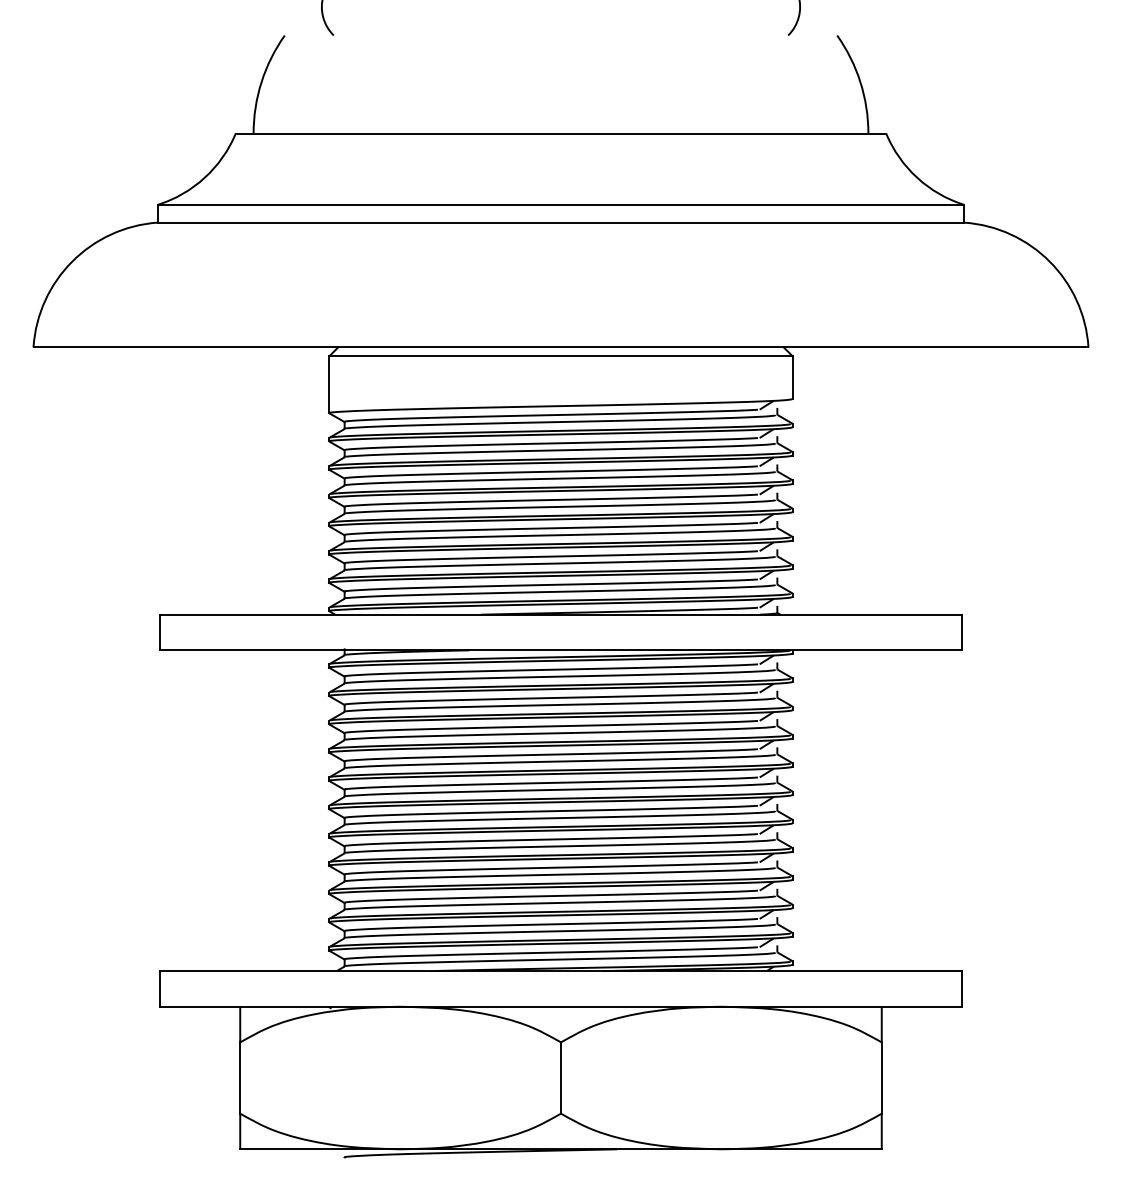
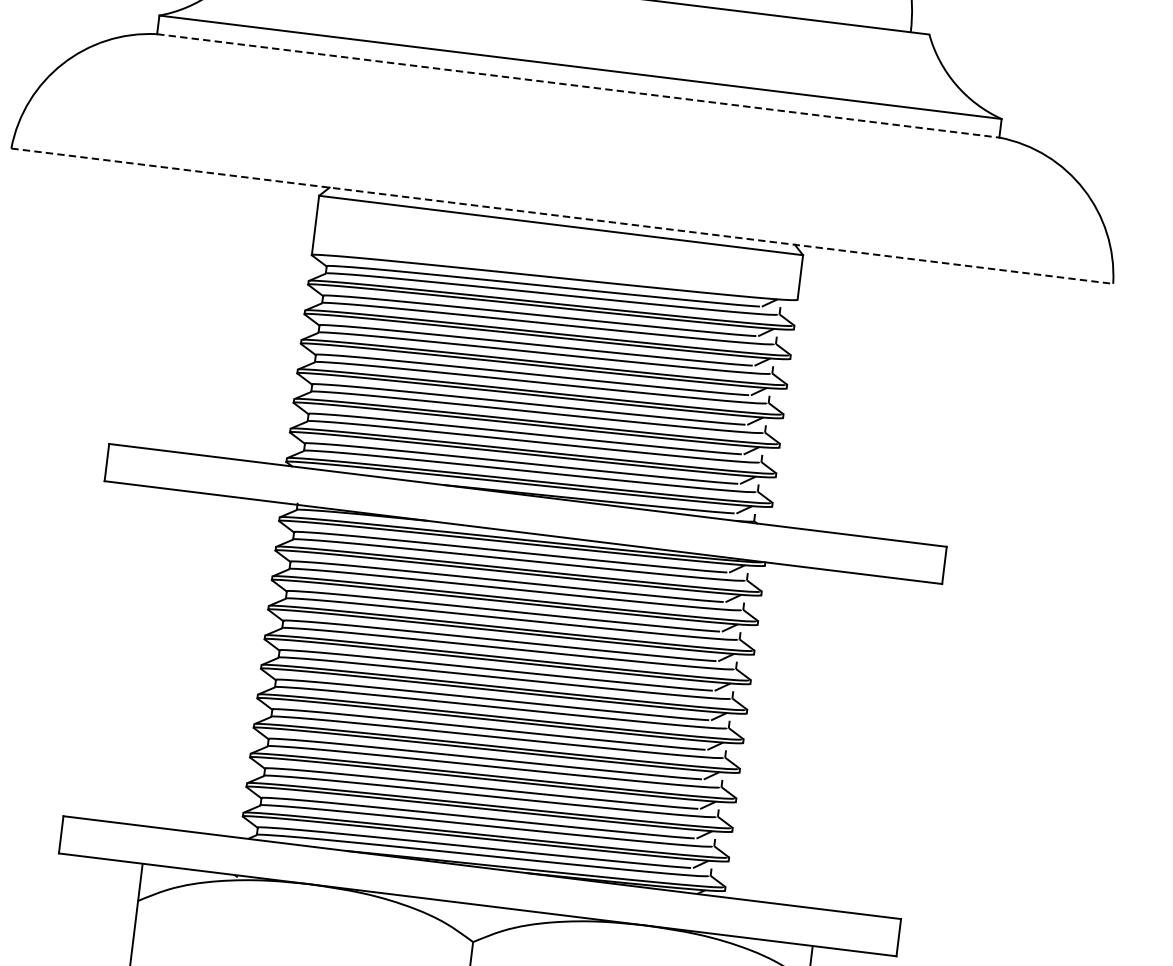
line: (561, 222) -> (578, 85), solid -> dashed
line: (561, 347) -> (562, 216), solid -> dashed

